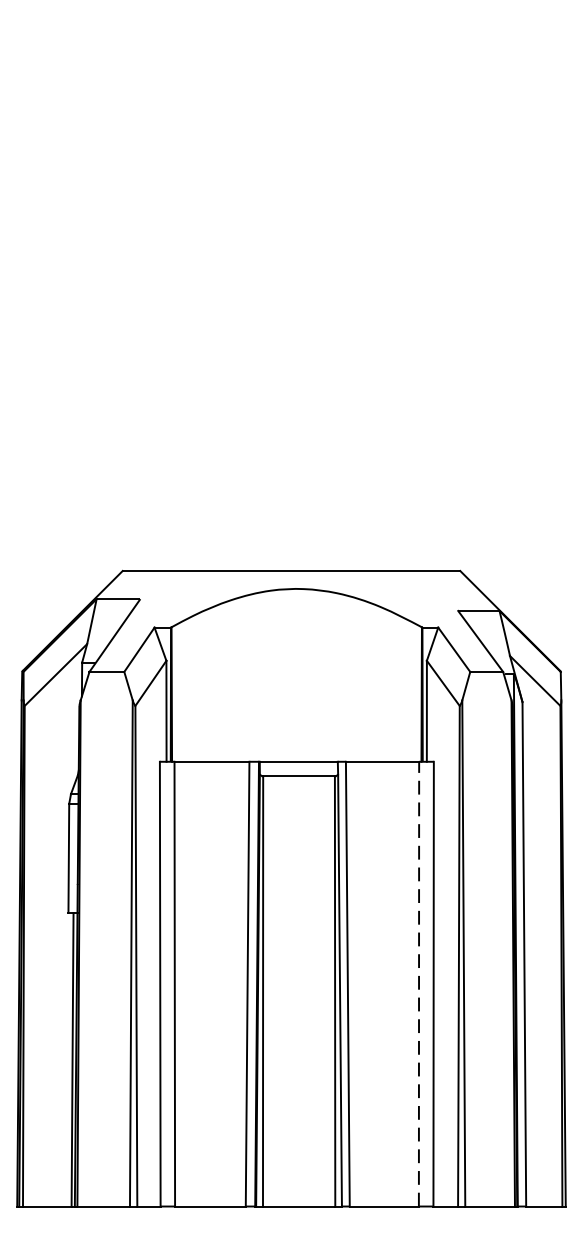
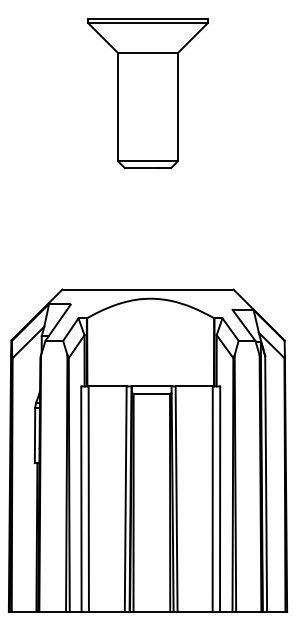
part: (290, 184) -> (147, 93), added
line: (418, 984) -> (212, 499), dashed -> solid

